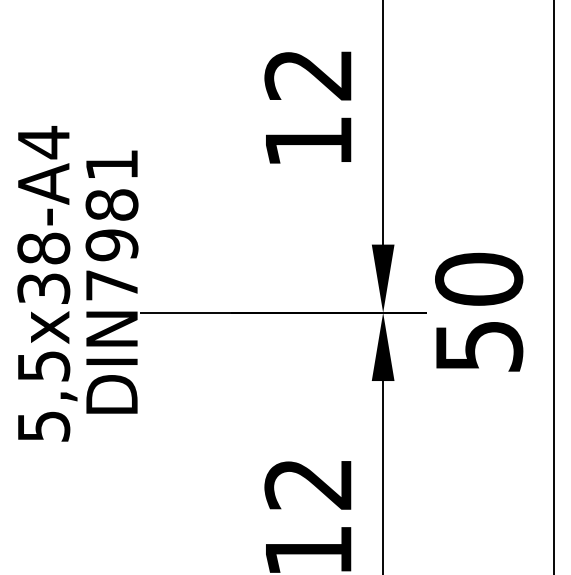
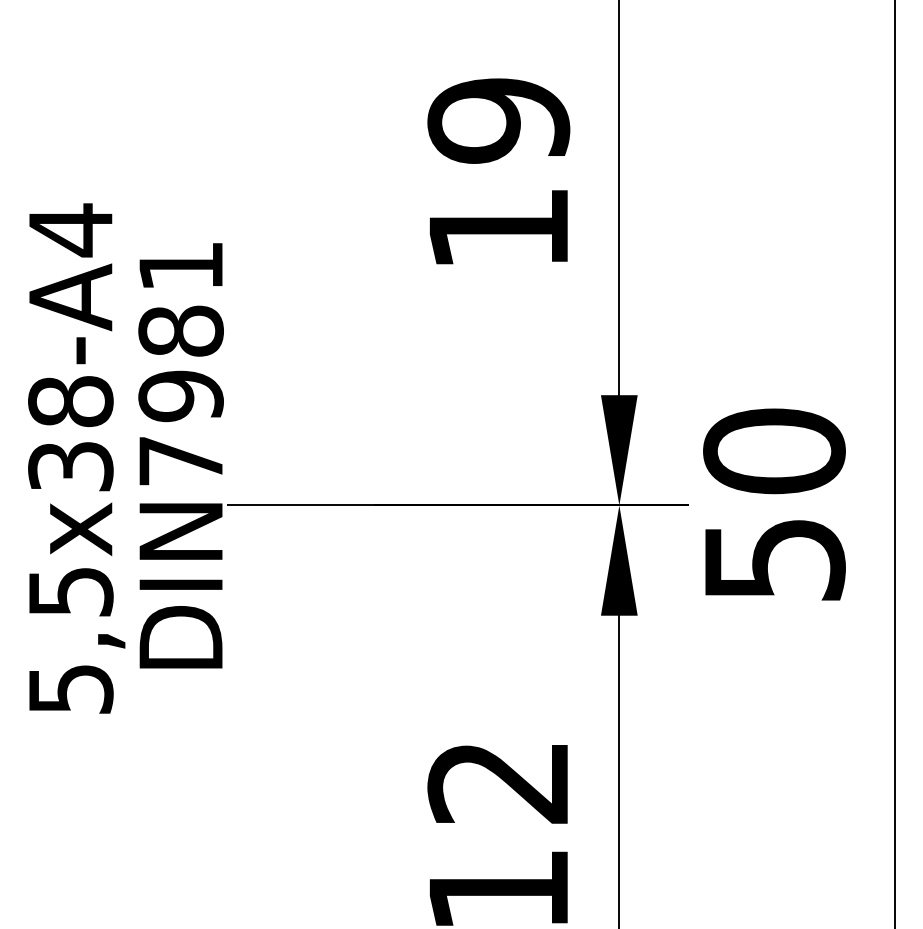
text: (308, 74) -> (498, 120), 12 -> 19

